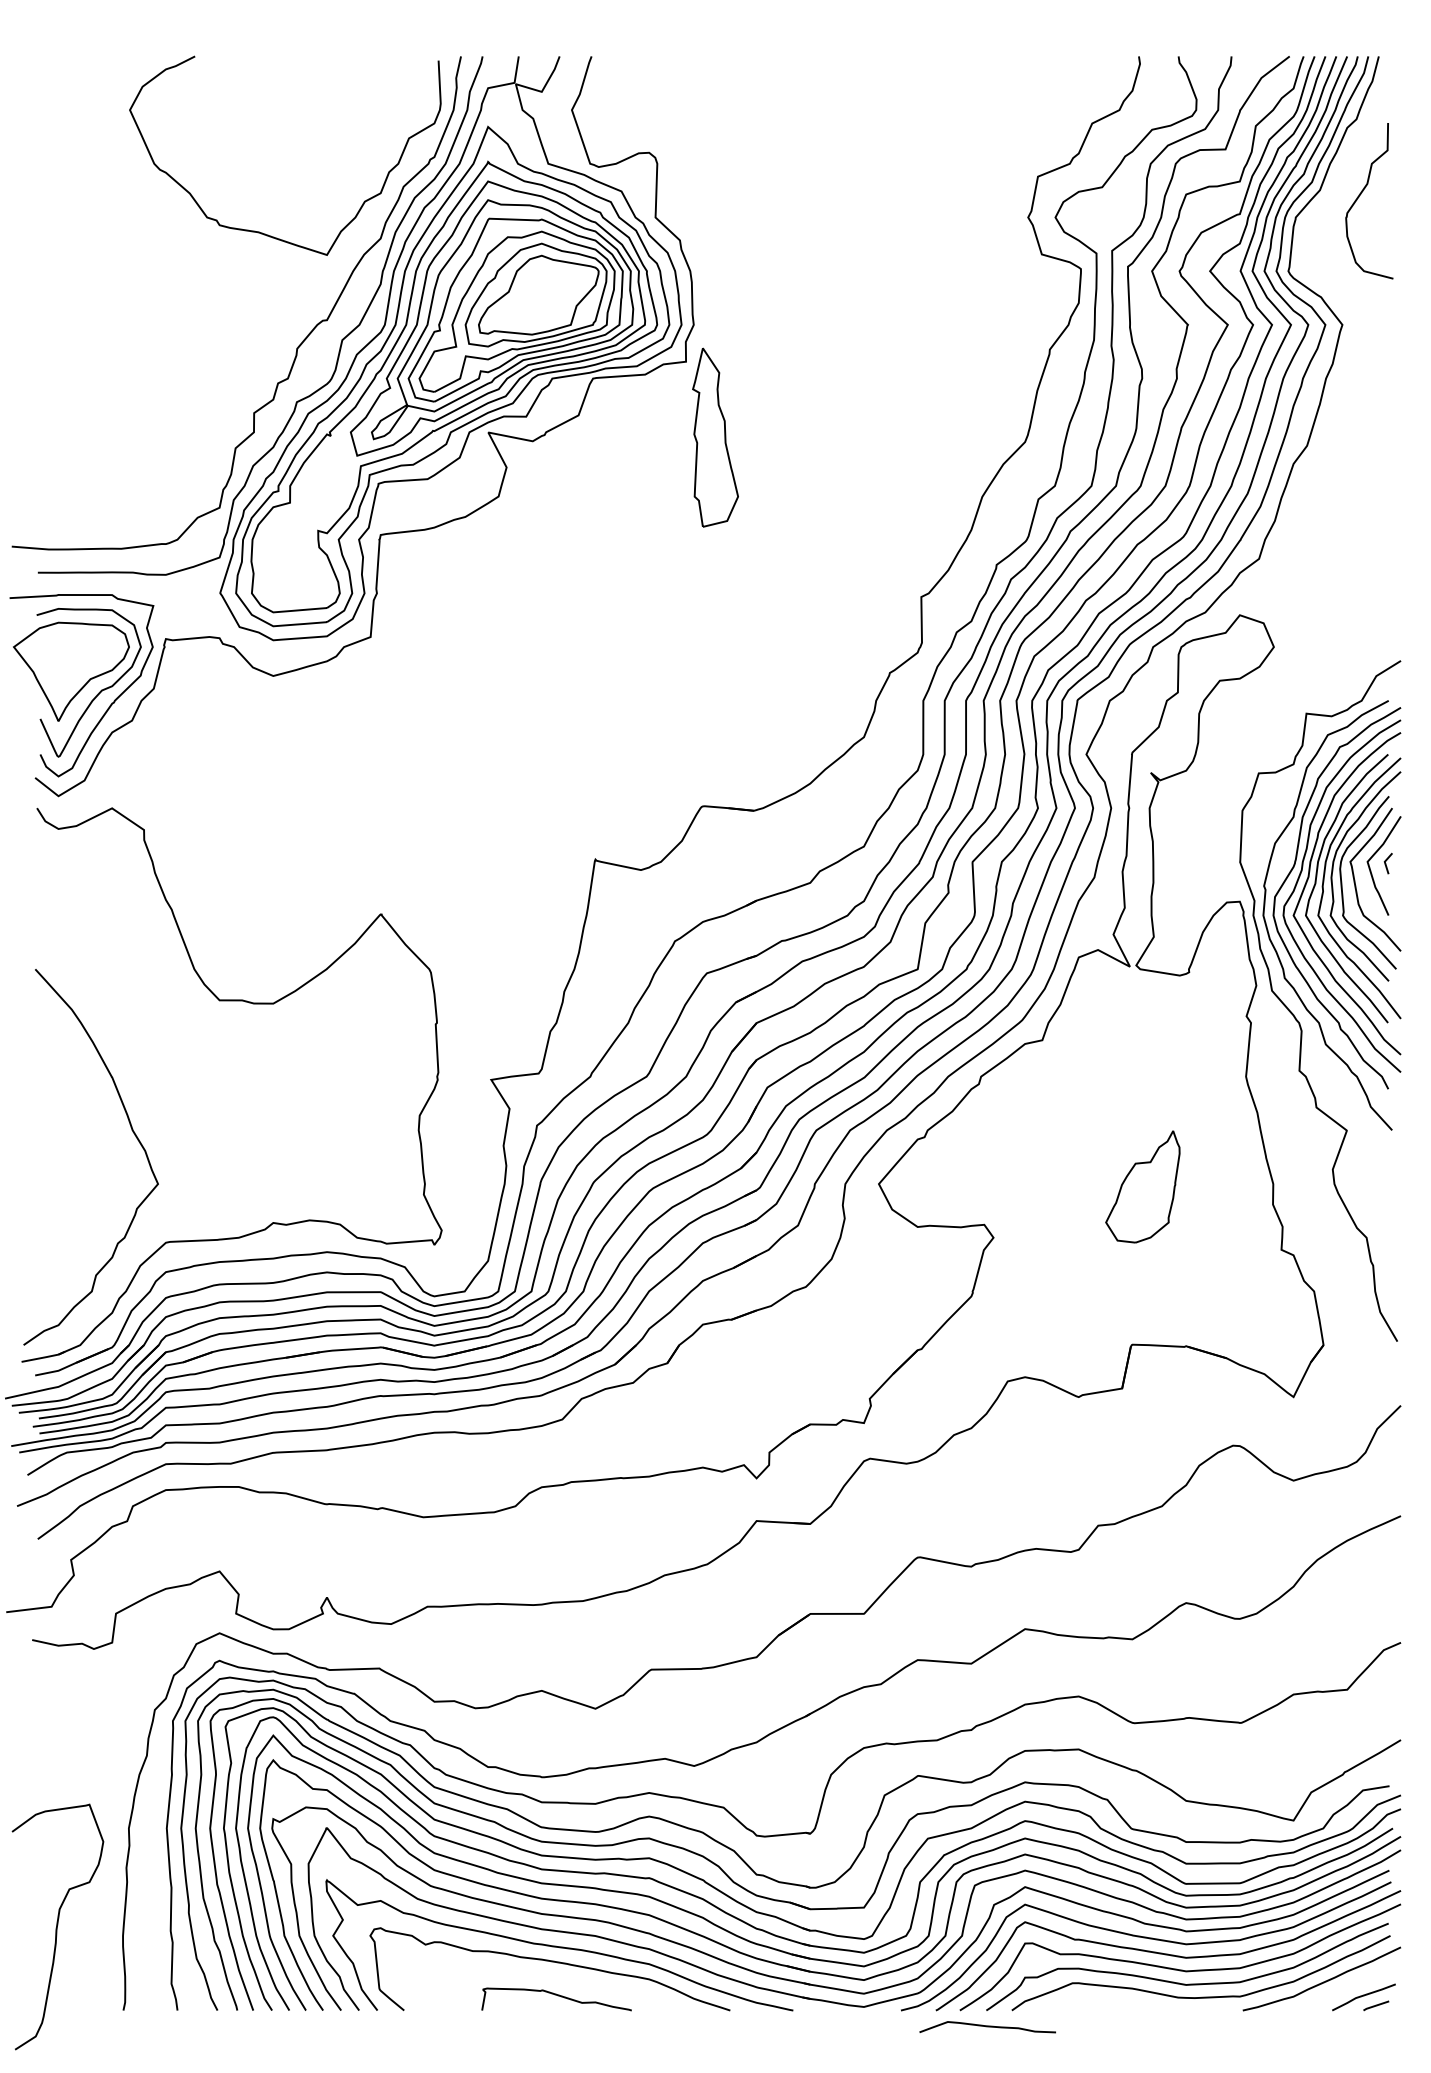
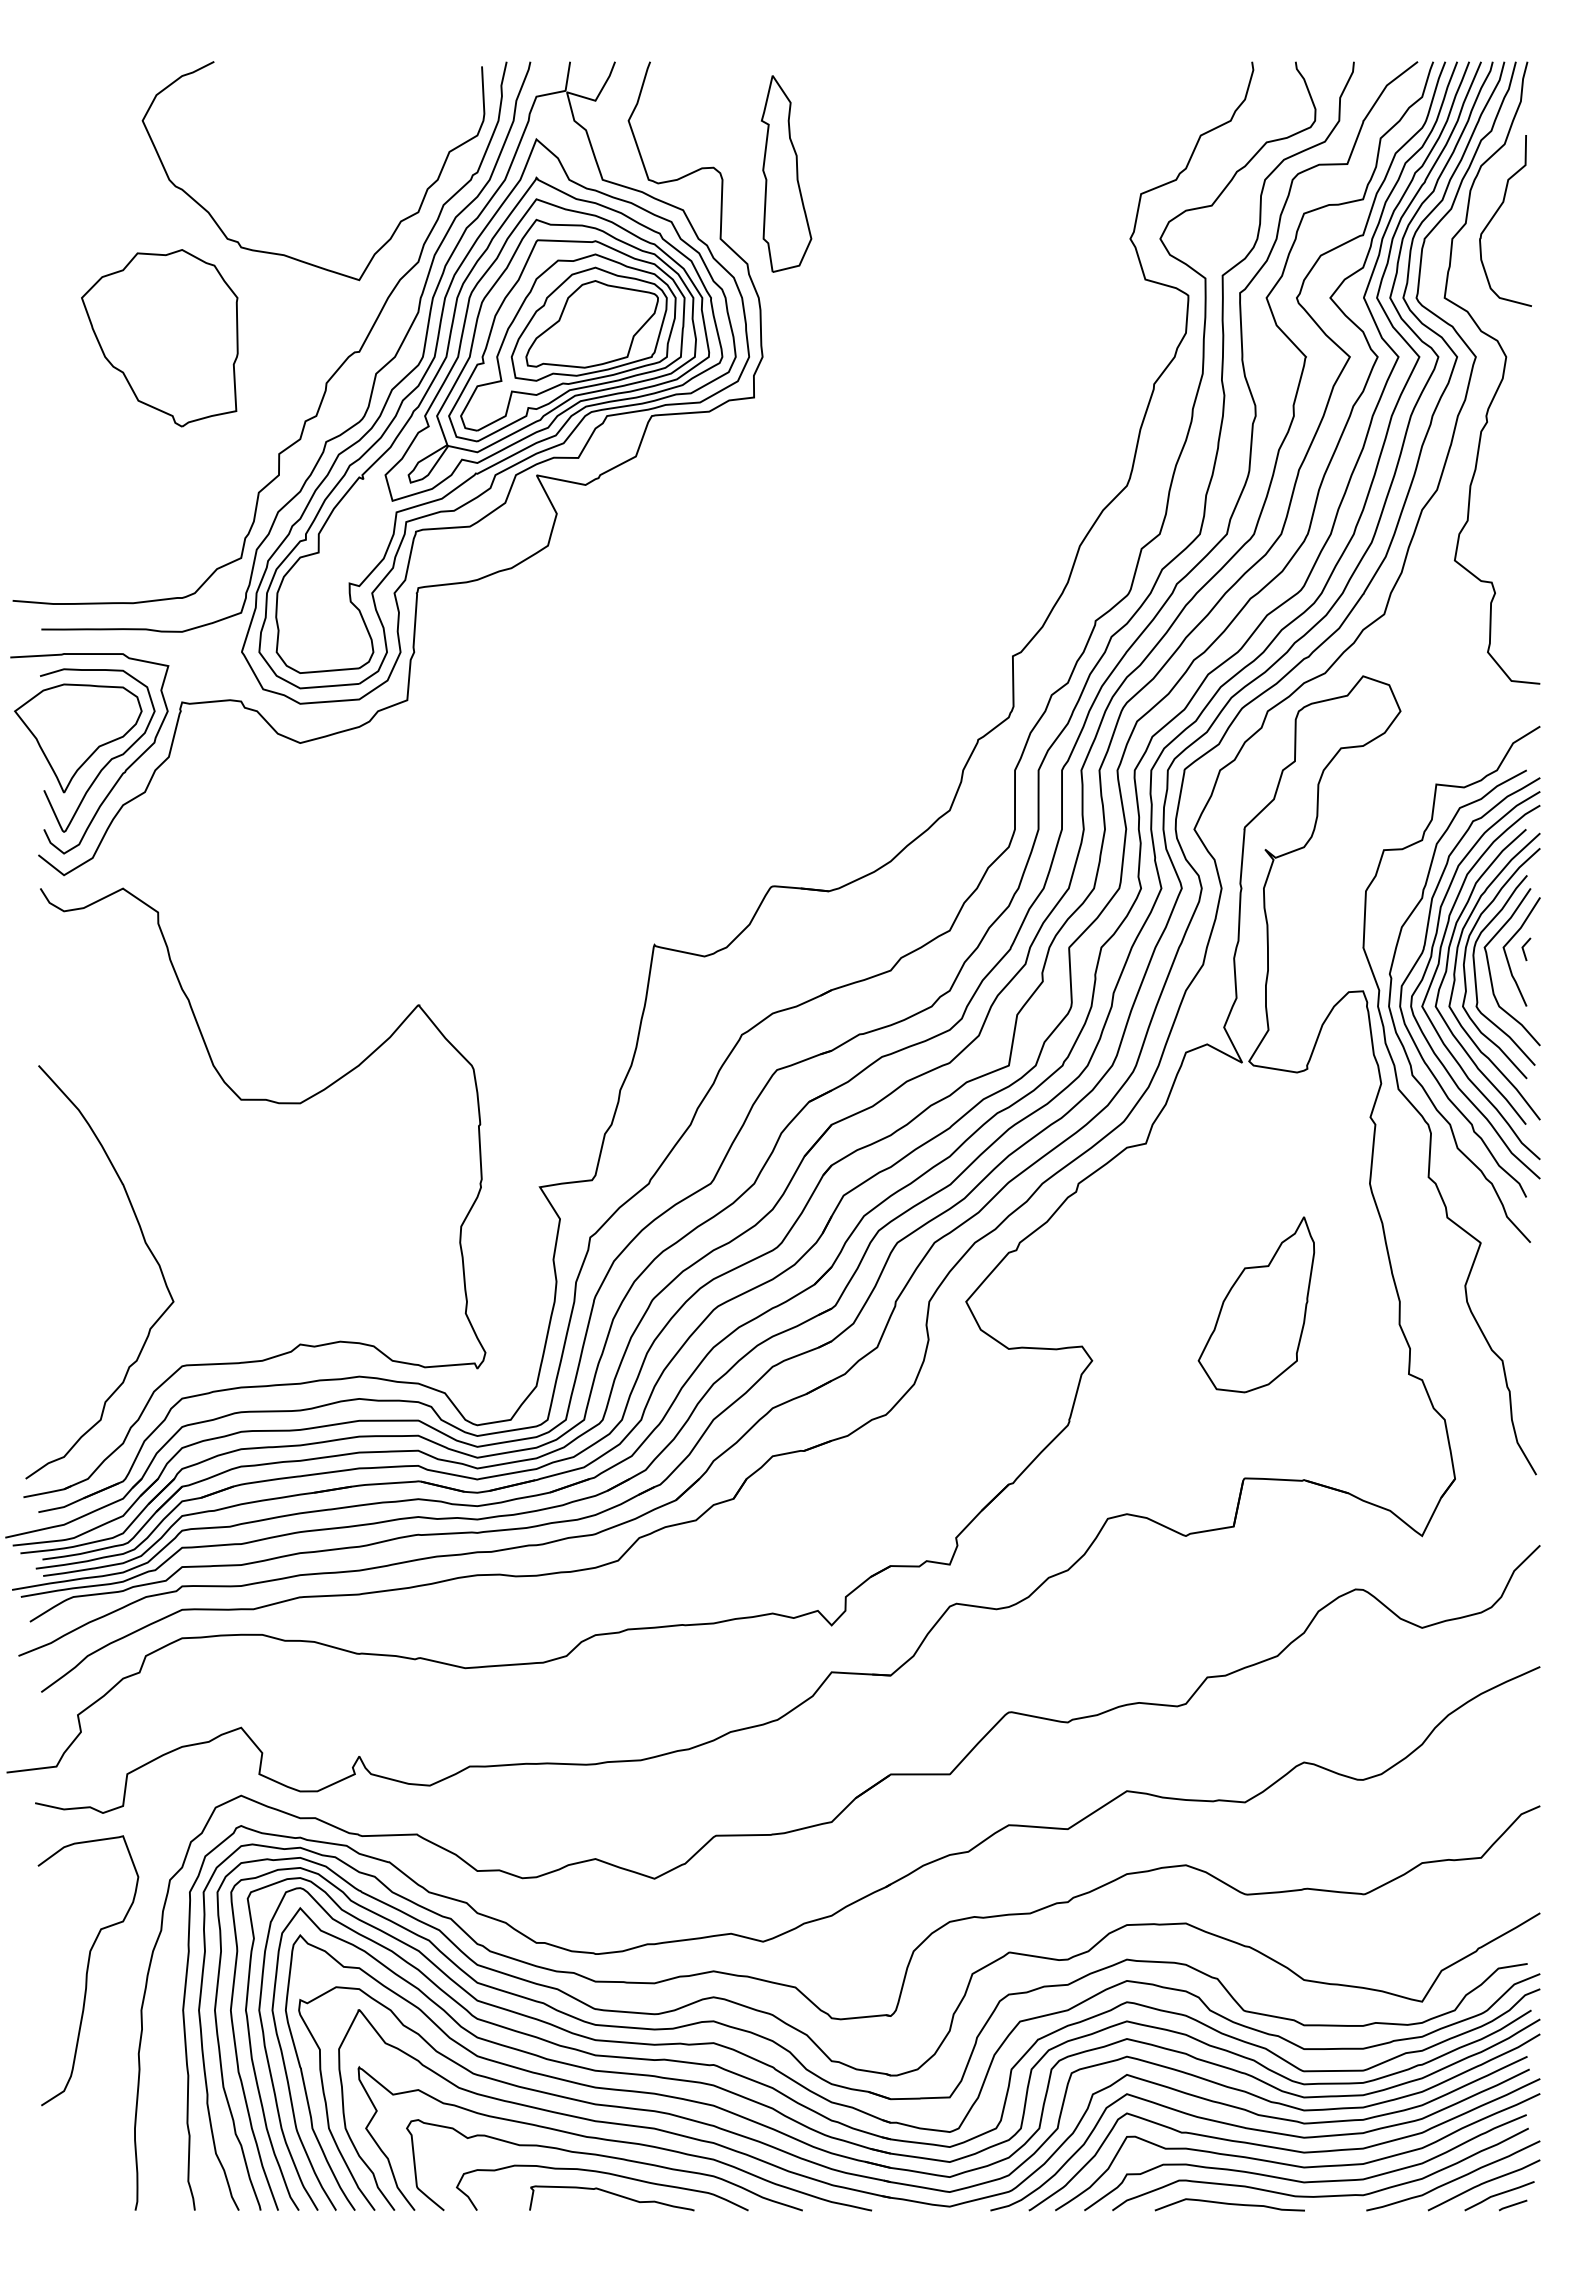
part: (145, 308) -> (159, 338), added
curve: (1366, 338) -> (1502, 372), added
part: (715, 437) -> (786, 173), moved
part: (1142, 1186) -> (1256, 1304), size x1.43
curve: (58, 1926) -> (88, 1970), moved
curve: (551, 1977) -> (606, 2174), added
curve: (1349, 1986) -> (1483, 2184), added
curve: (987, 2026) -> (1229, 2204), moved

